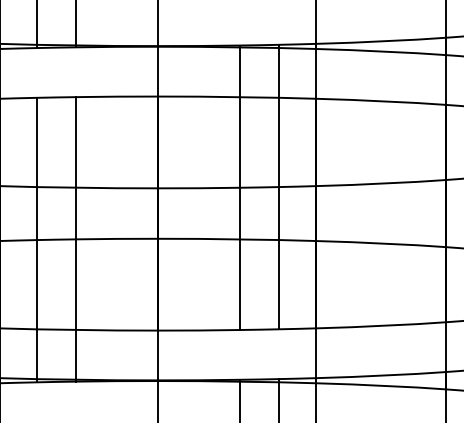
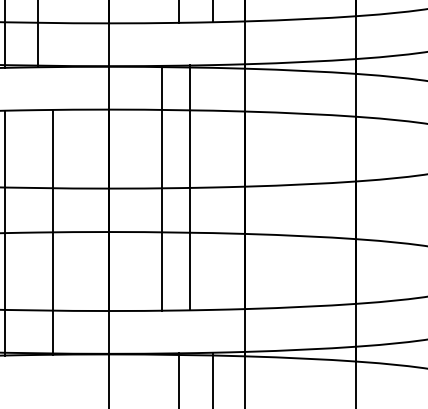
line: (239, 187) -> (162, 187), moved
line: (278, 187) -> (189, 187), moved
line: (76, 239) -> (53, 232), moved

